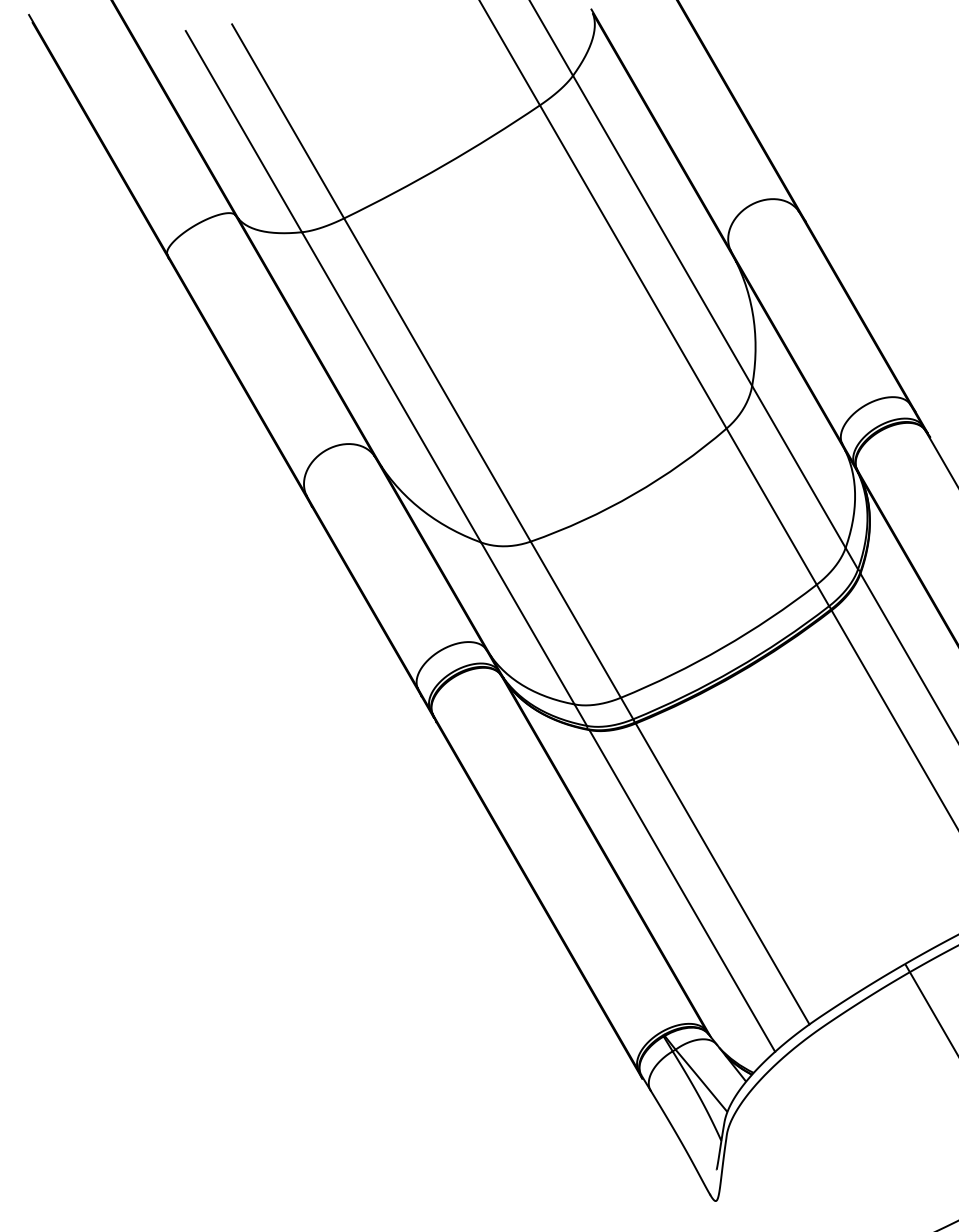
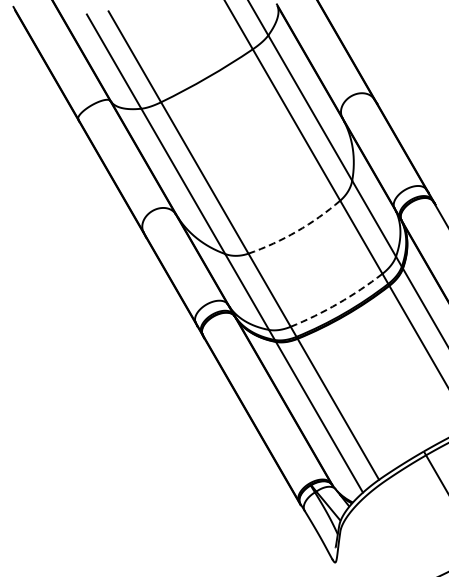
arc: (633, 494) -> (296, 231), solid -> dashed
arc: (722, 648) -> (338, 303), solid -> dashed

